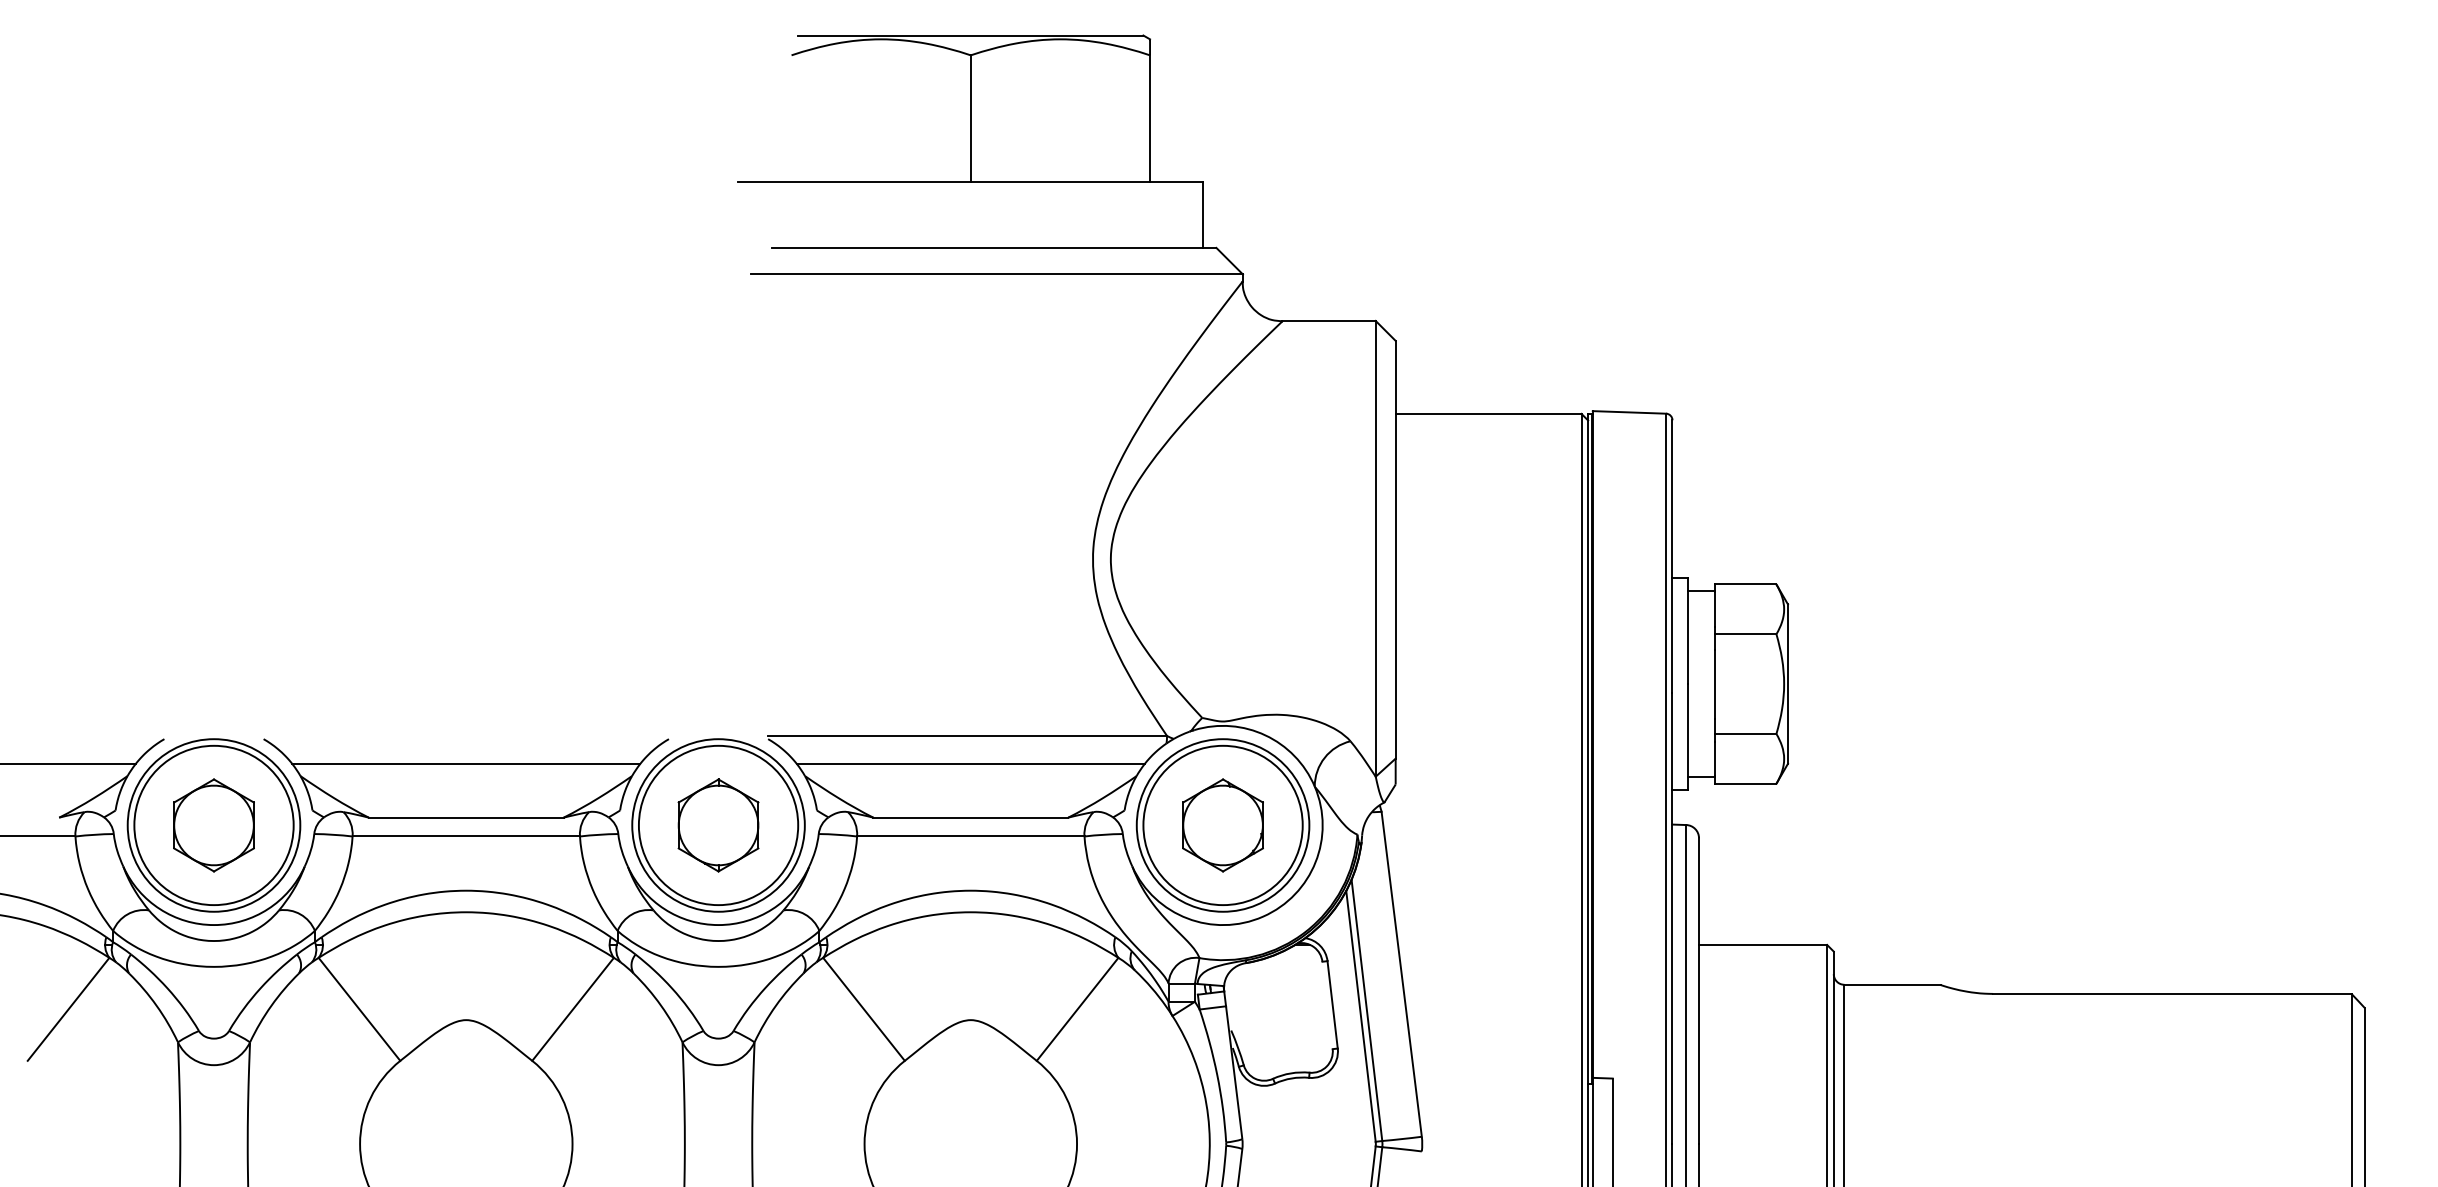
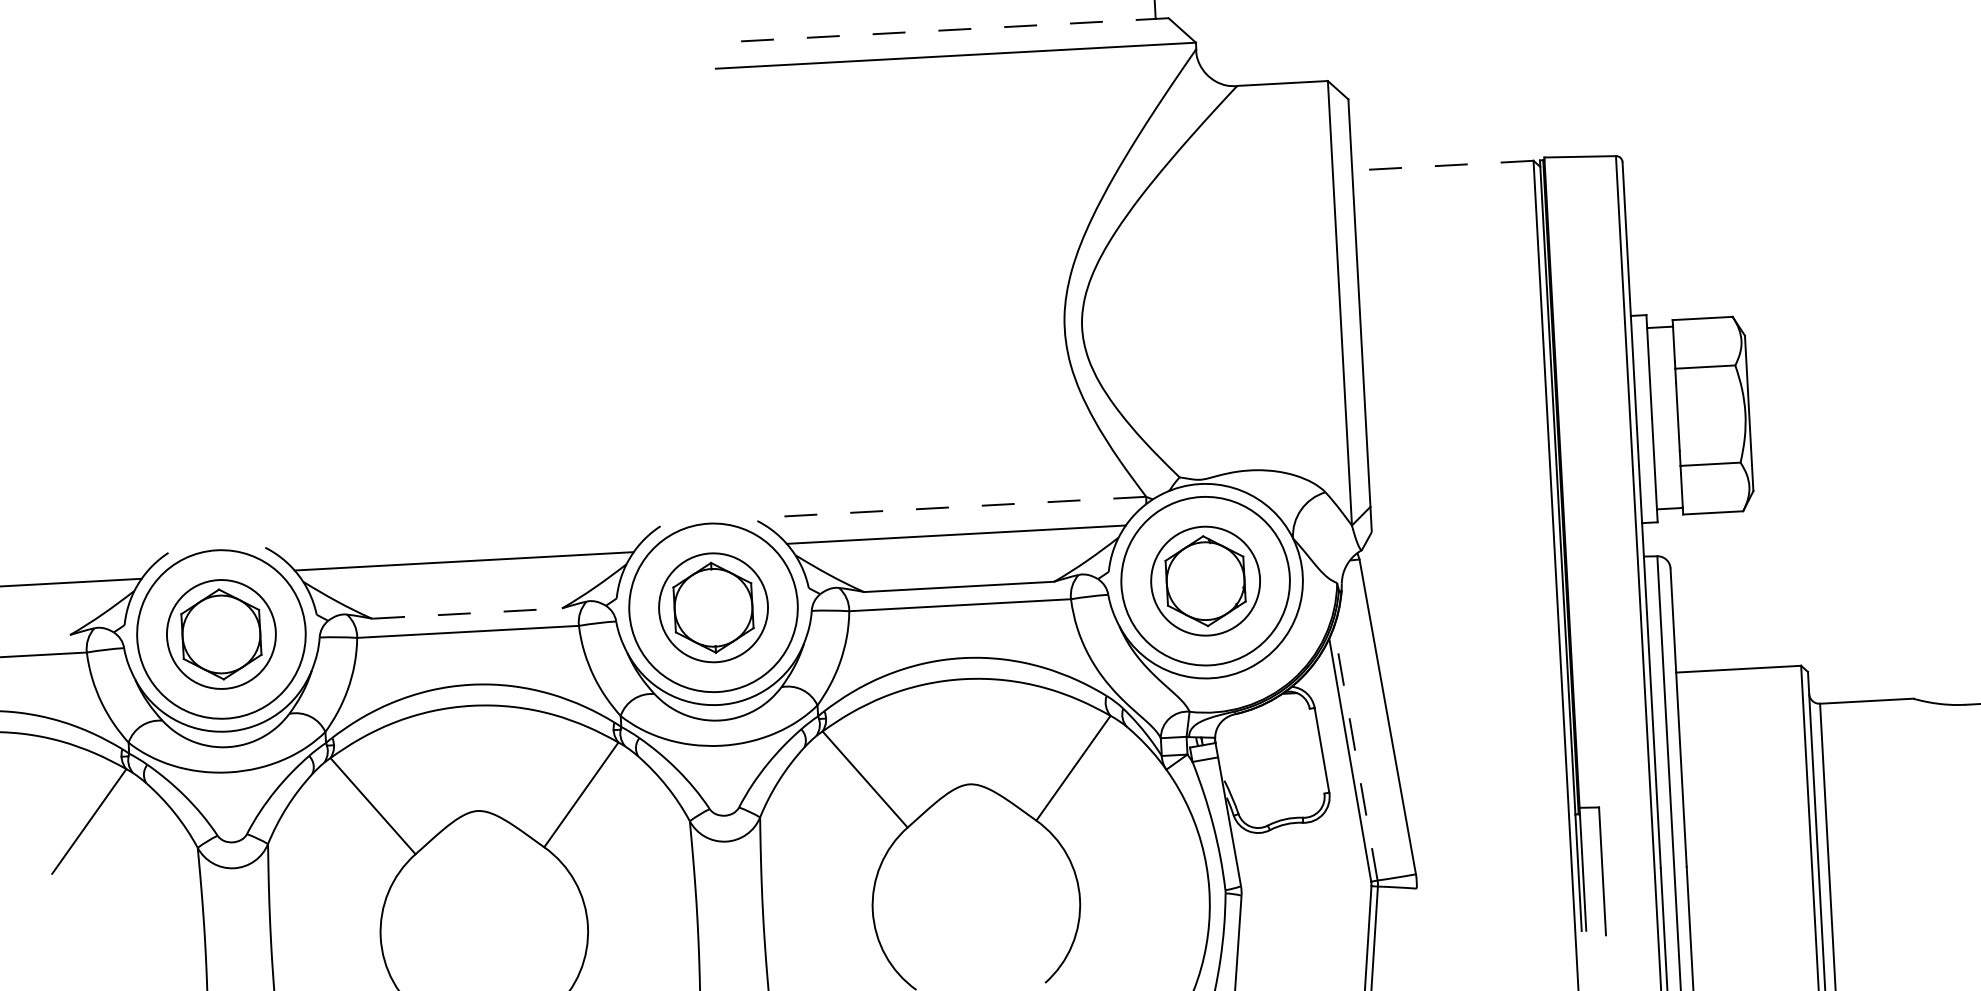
line: (993, 247) -> (951, 29), solid -> dashed
line: (1488, 413) -> (1442, 165), solid -> dashed
line: (967, 735) -> (951, 506), solid -> dashed
line: (466, 817) -> (467, 613), solid -> dashed
circle: (213, 825) -> (220, 634), size x0.7
circle: (718, 825) -> (713, 607), size x0.7
circle: (1222, 825) -> (1205, 581), size x0.7
line: (1366, 1010) -> (1355, 754), solid -> dashed

